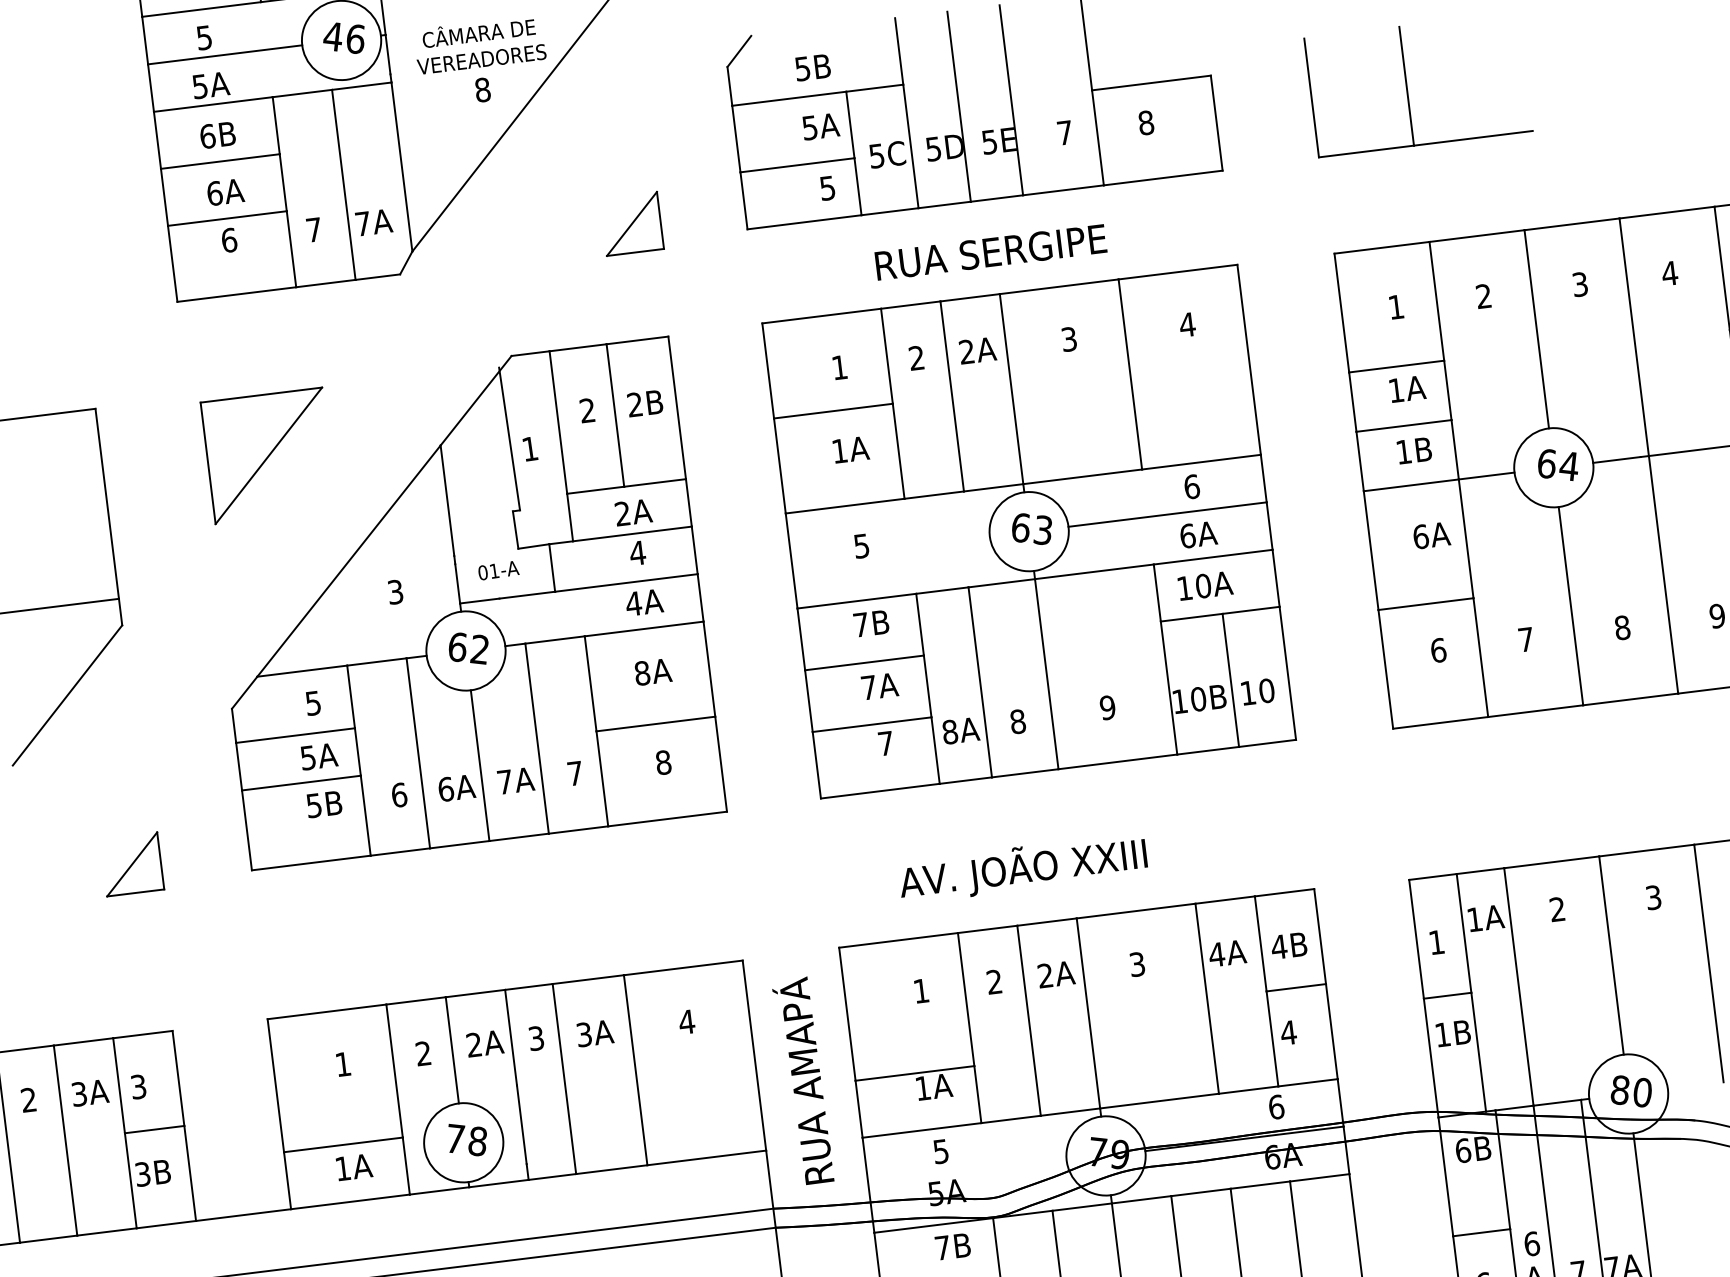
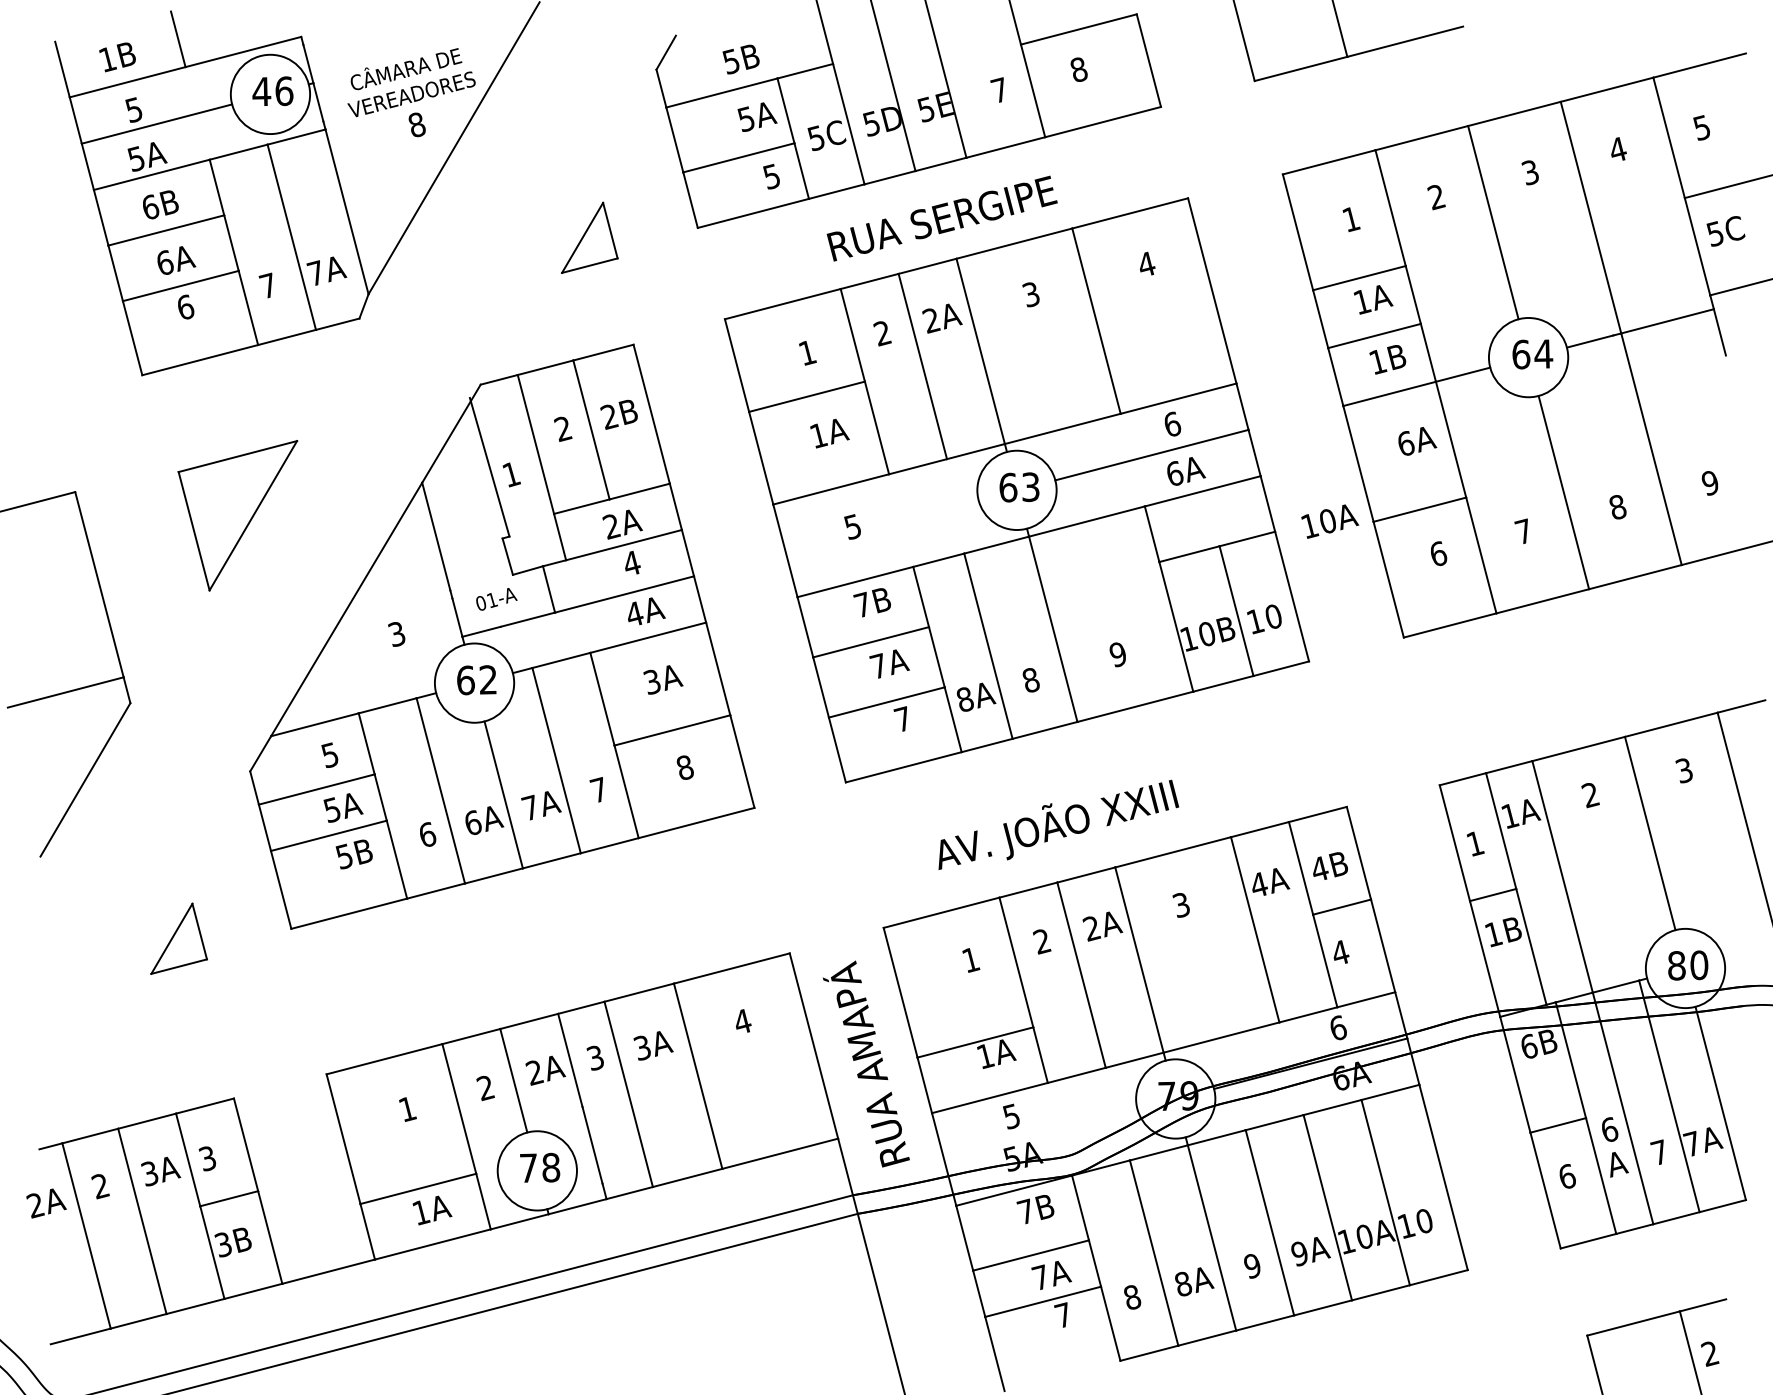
text: (1205, 586) -> (1330, 521), moved
text: (642, 672) -> (652, 681), 8A -> 3A

